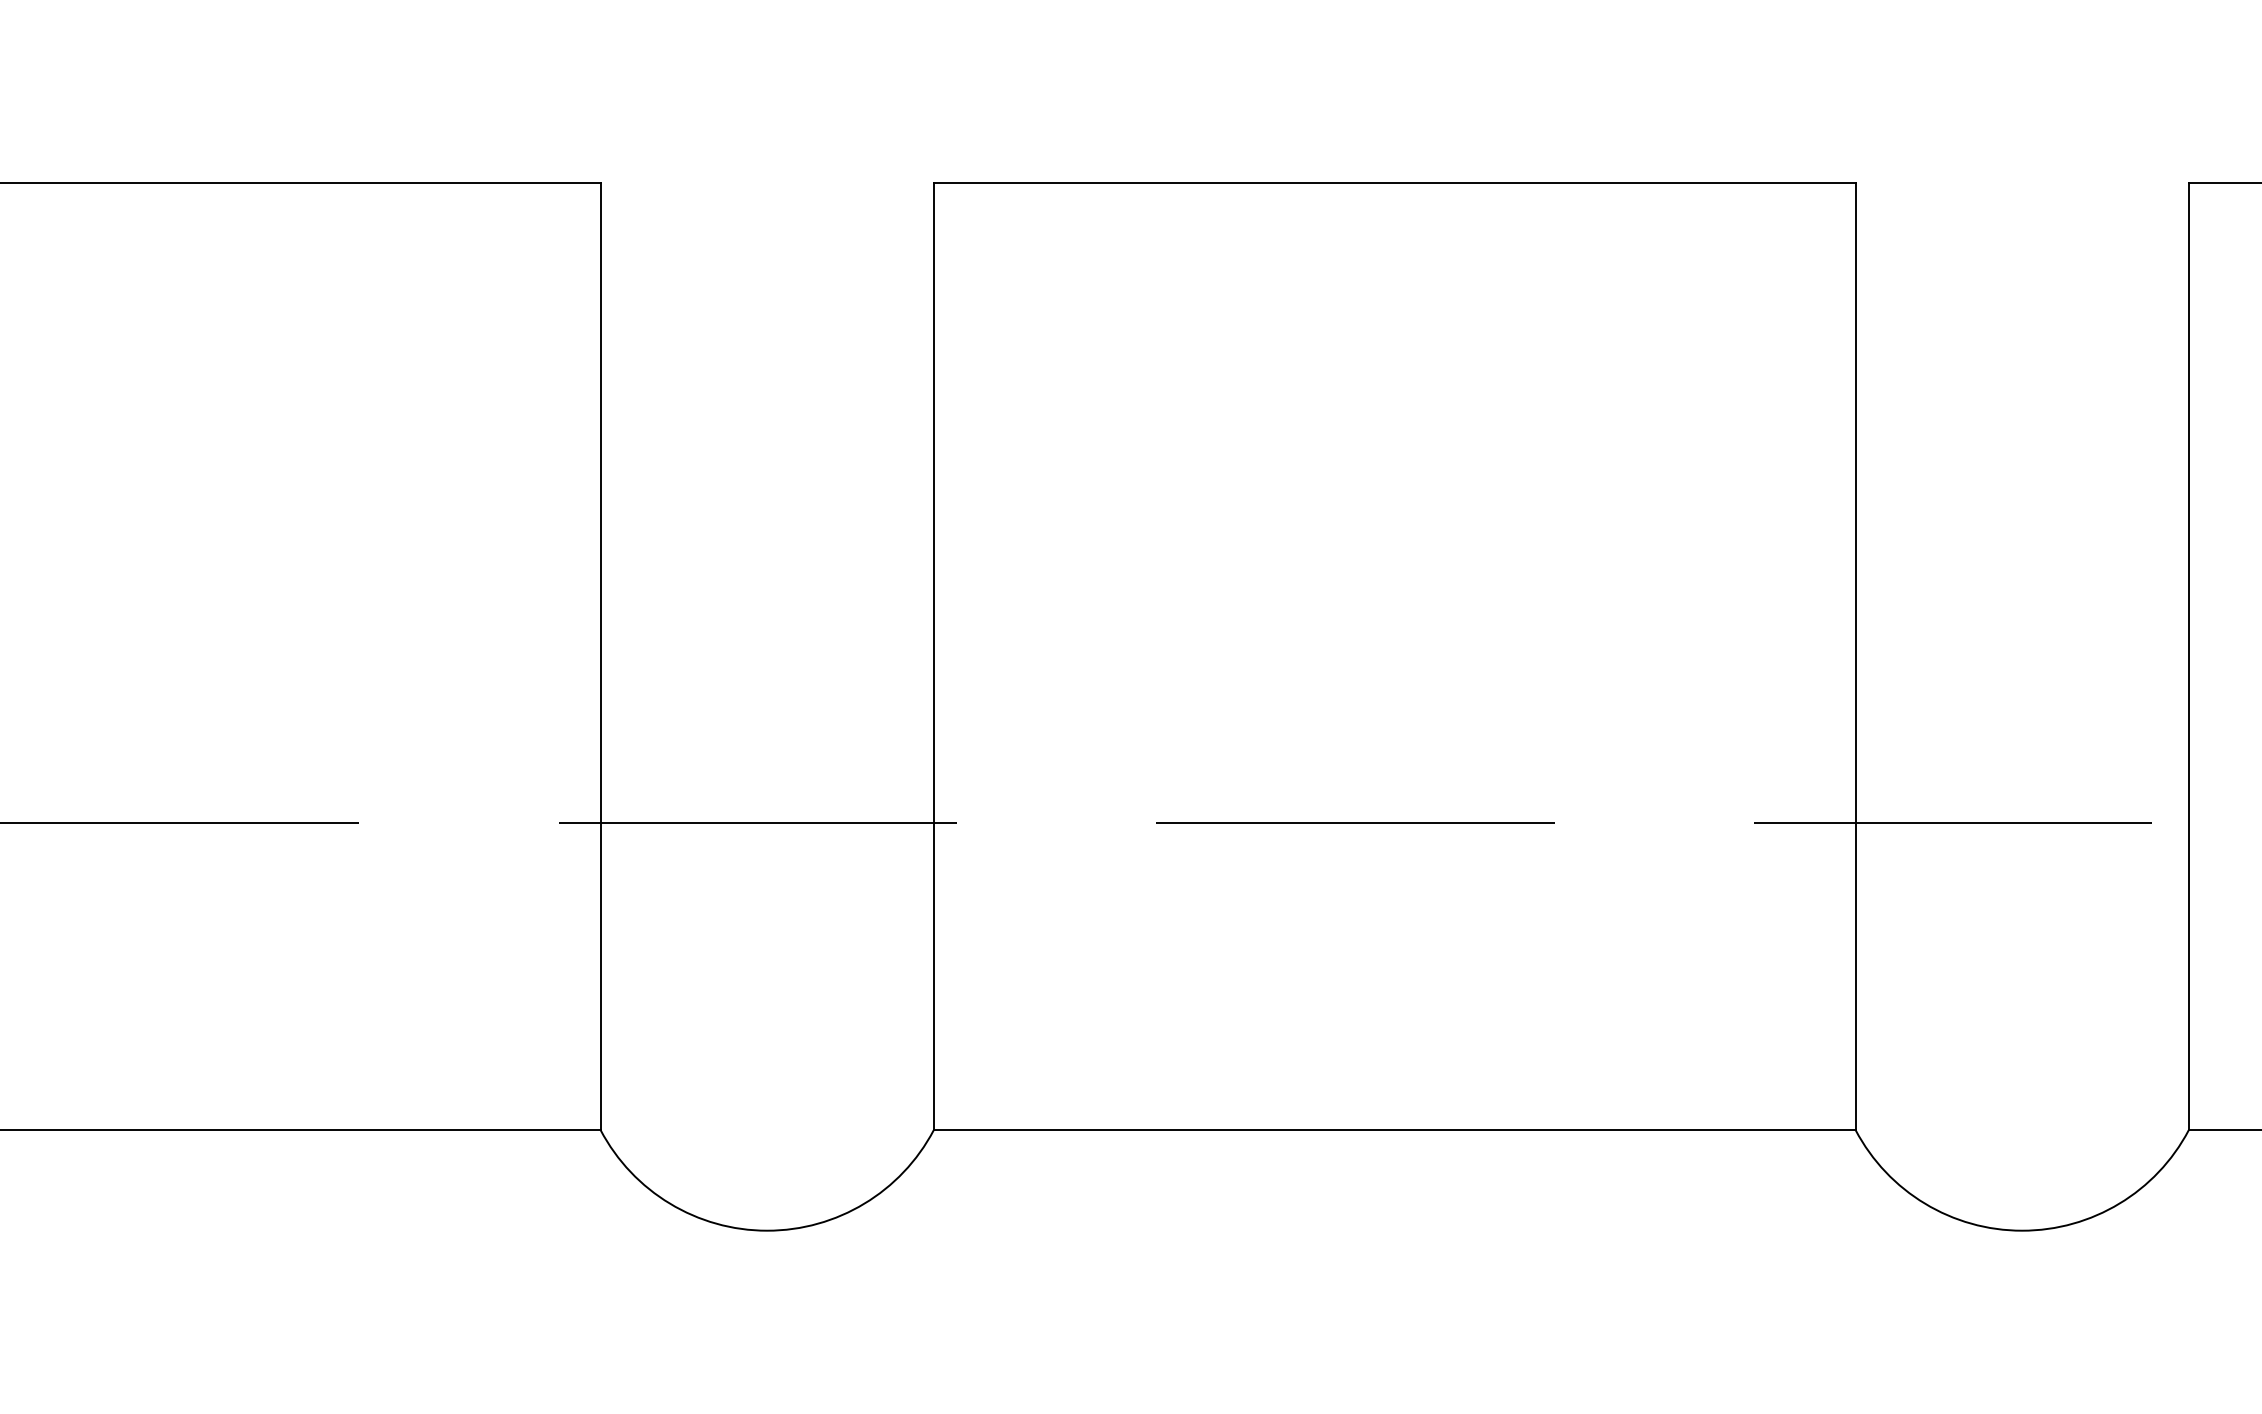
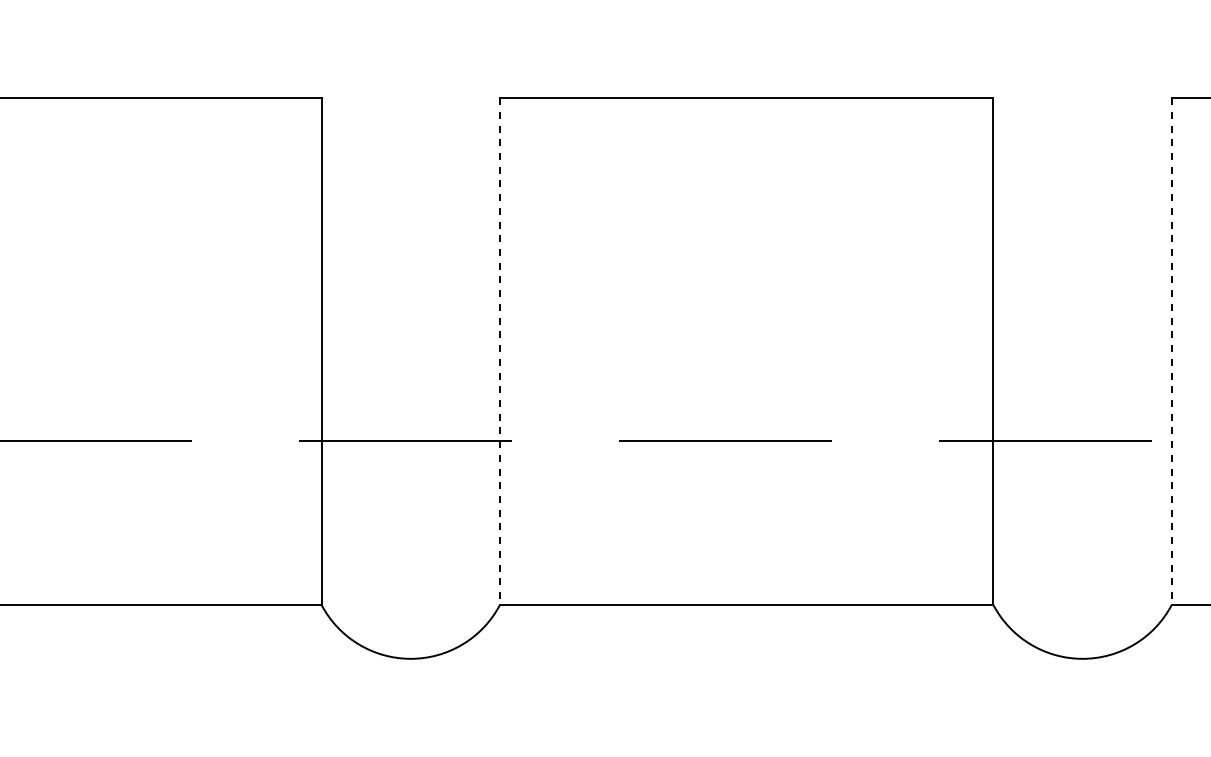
line: (932, 658) -> (499, 352), solid -> dashed
line: (2188, 658) -> (1171, 352), solid -> dashed

